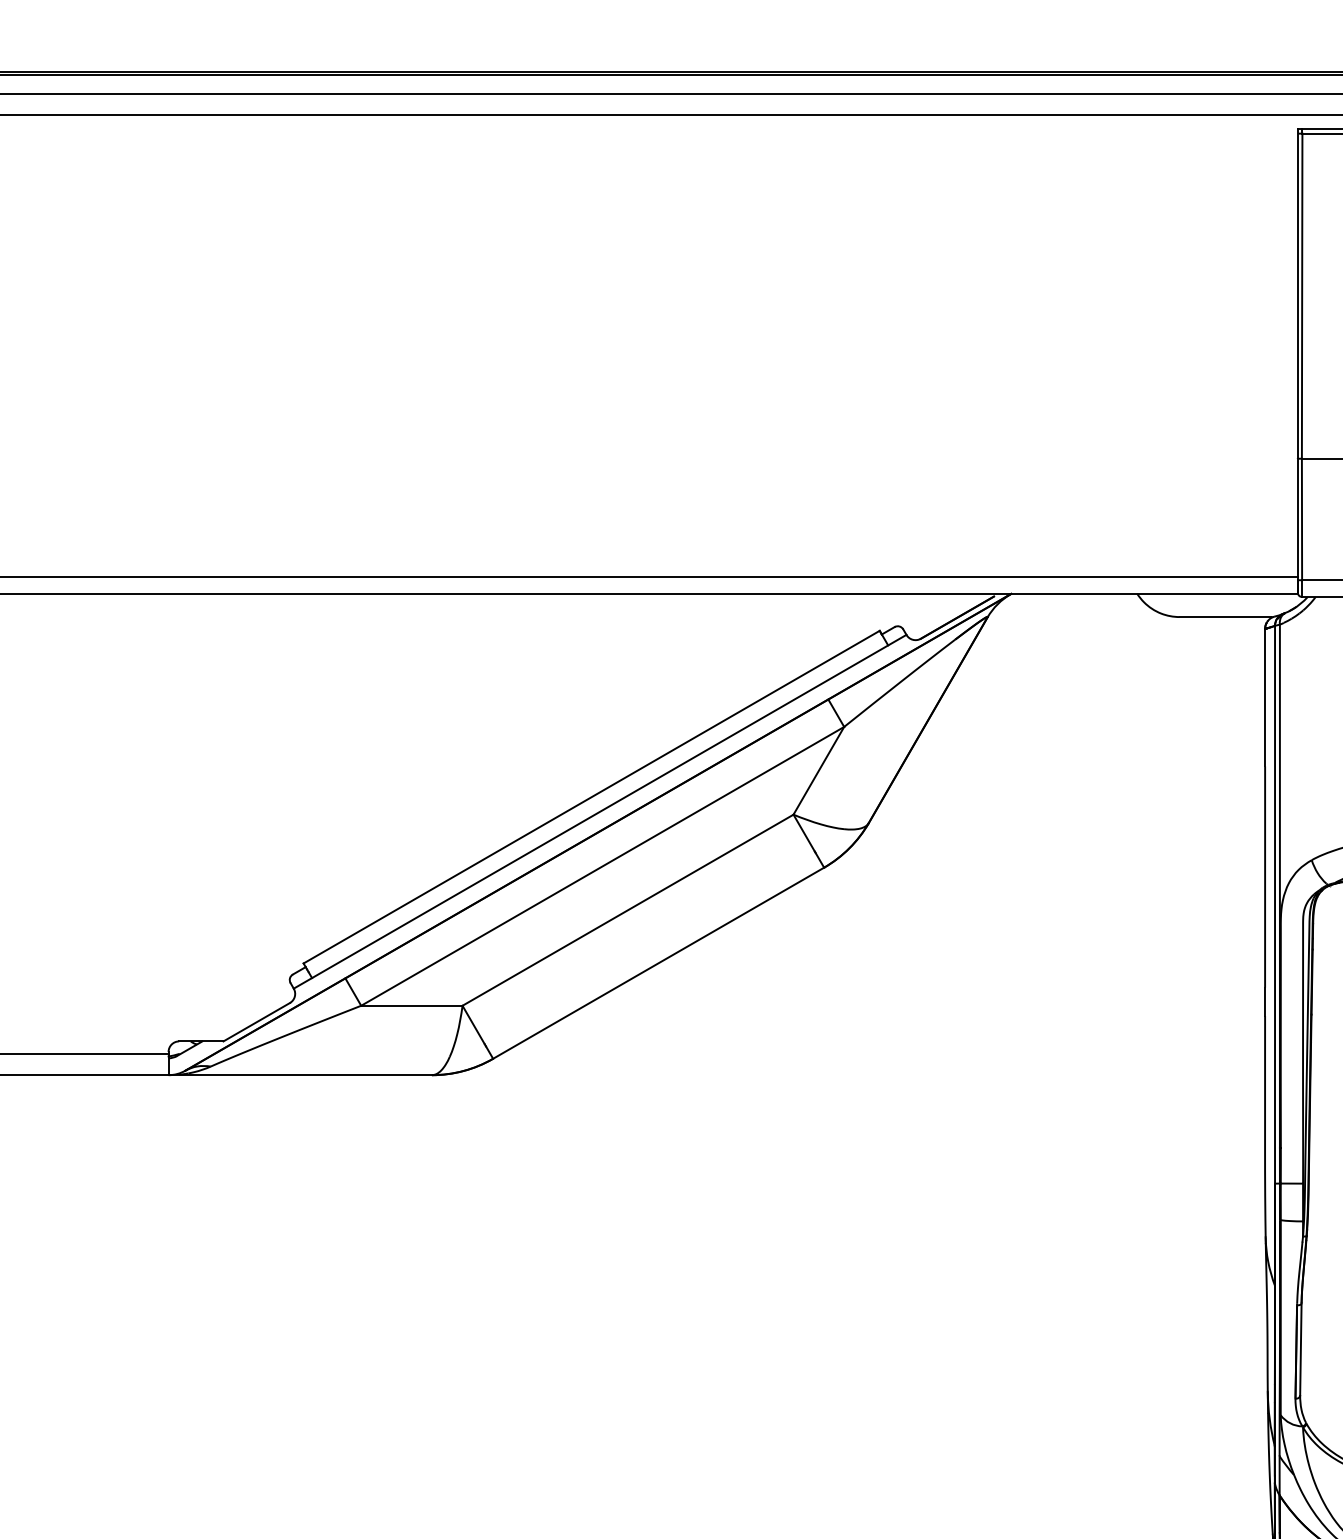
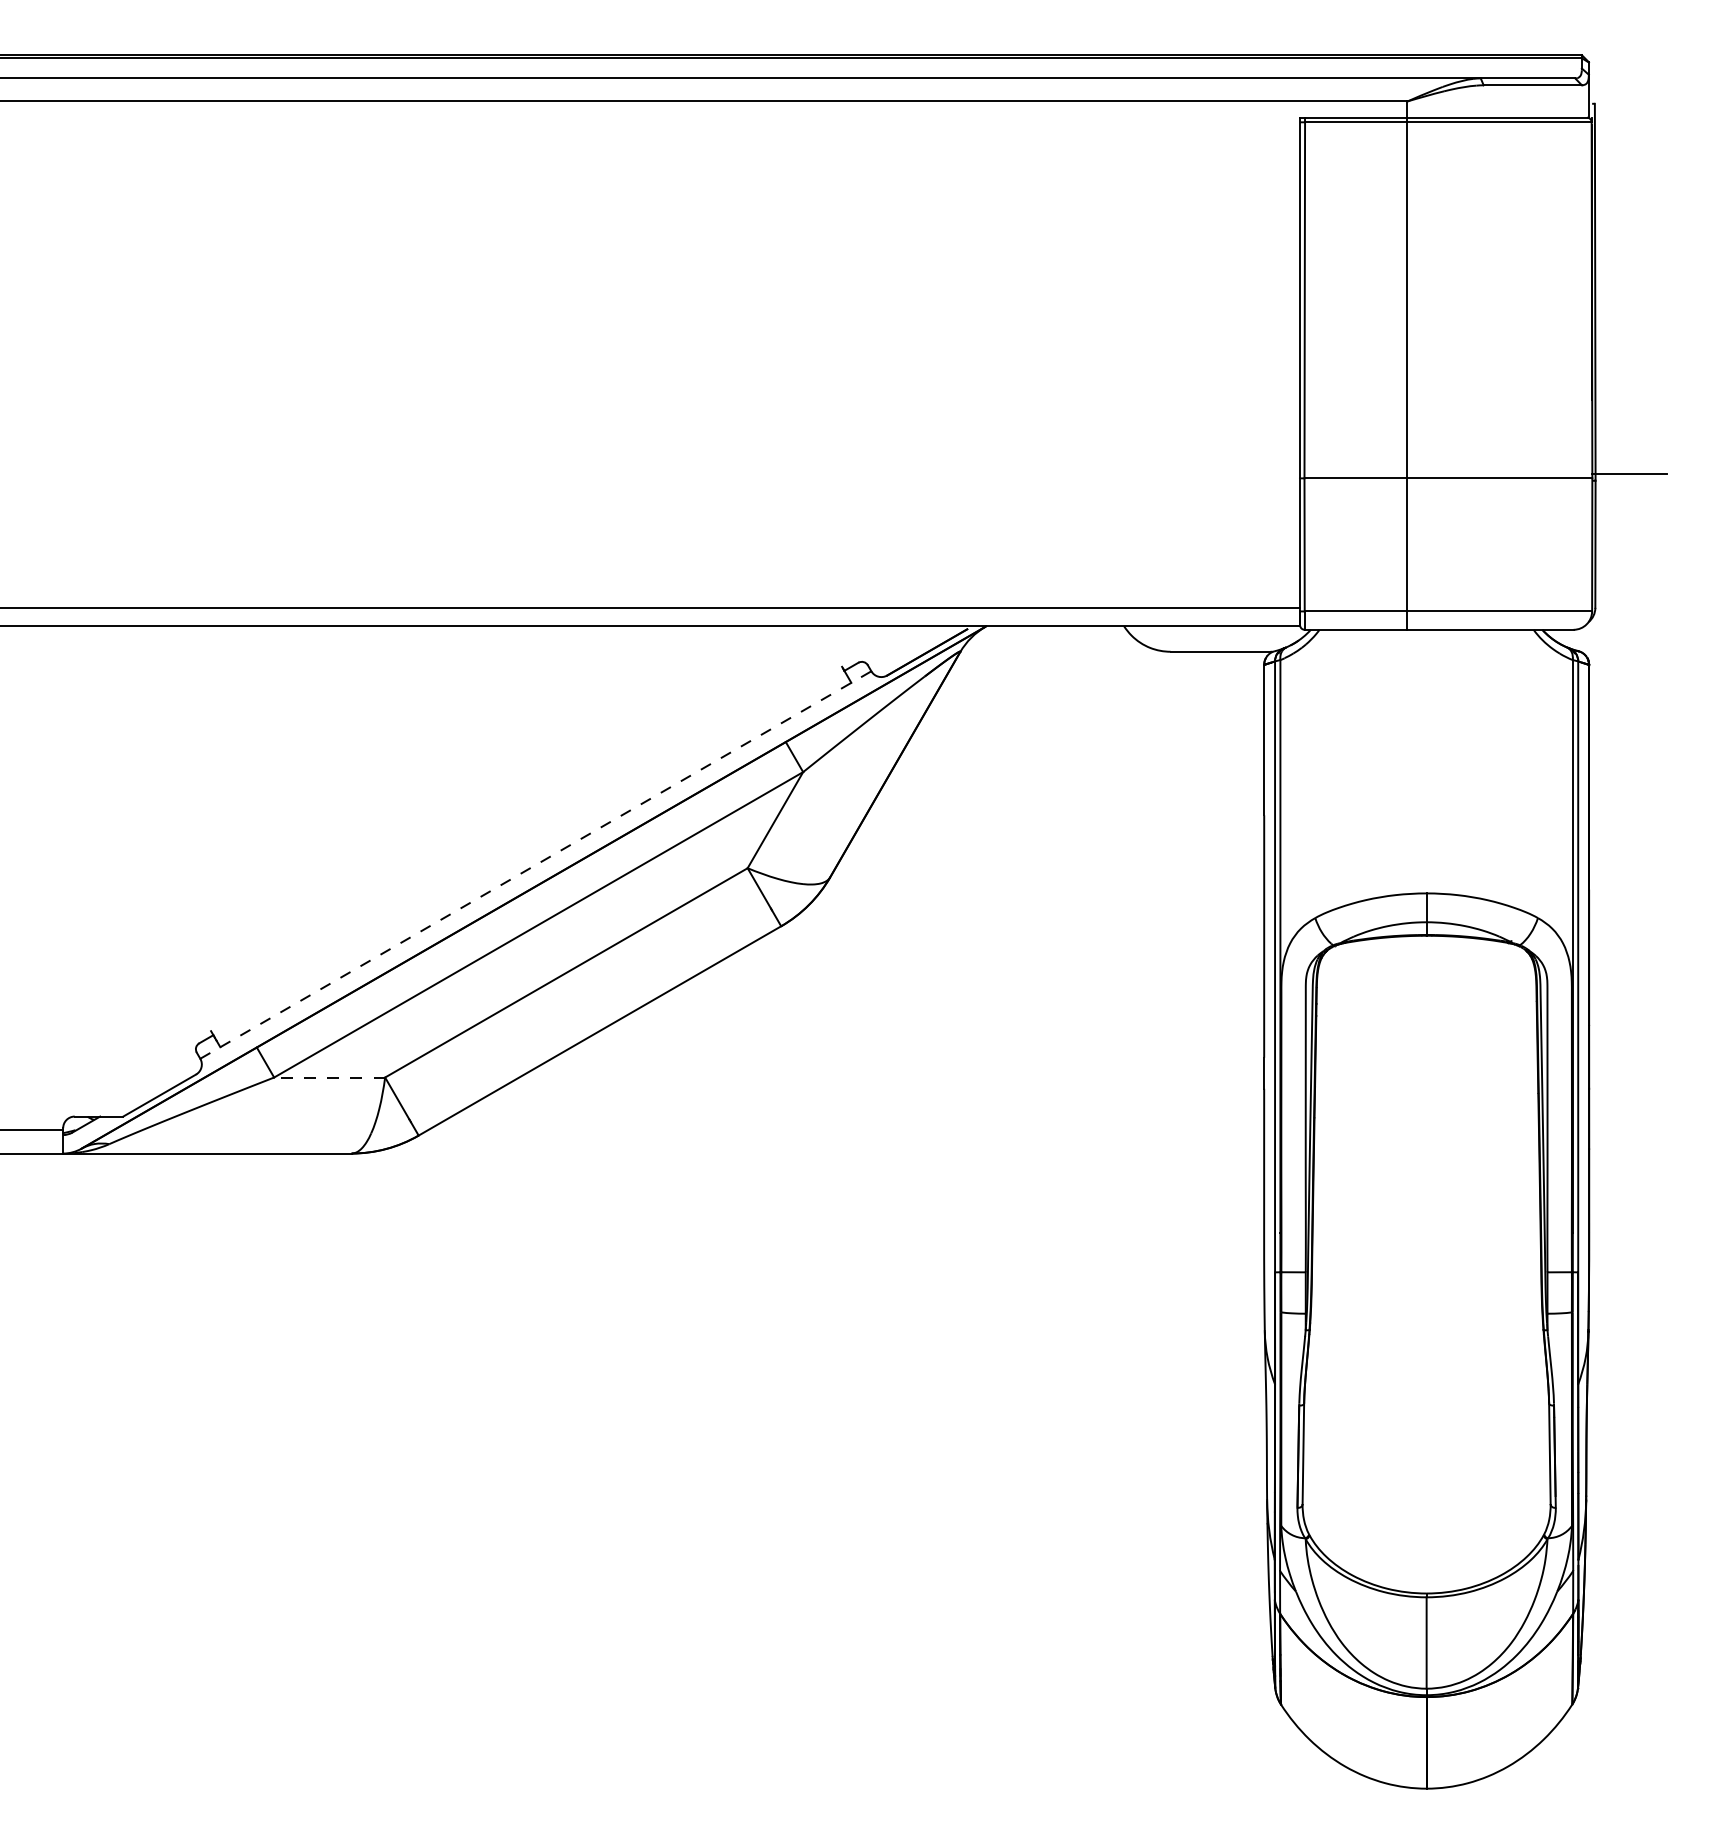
line: (591, 796) -> (526, 848), removed
line: (600, 811) -> (536, 864), solid -> dashed
line: (411, 1005) -> (329, 1077), solid -> dashed

